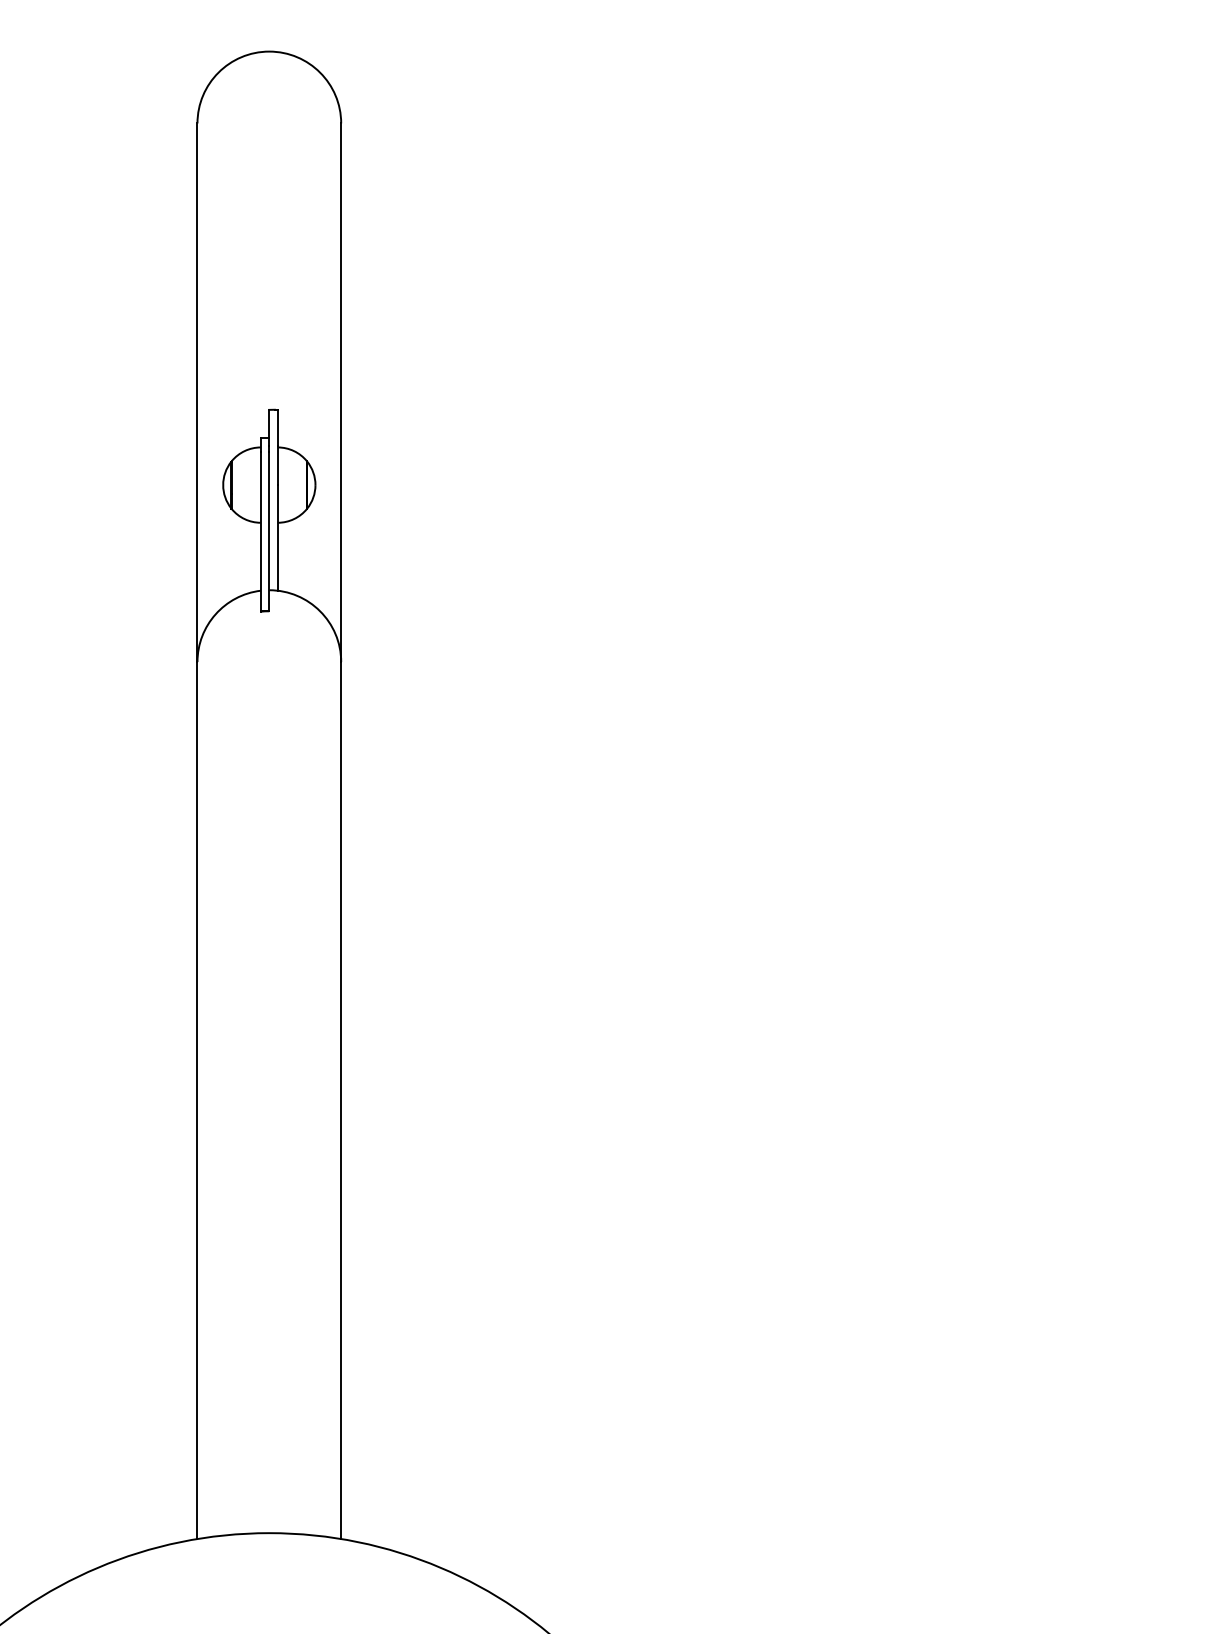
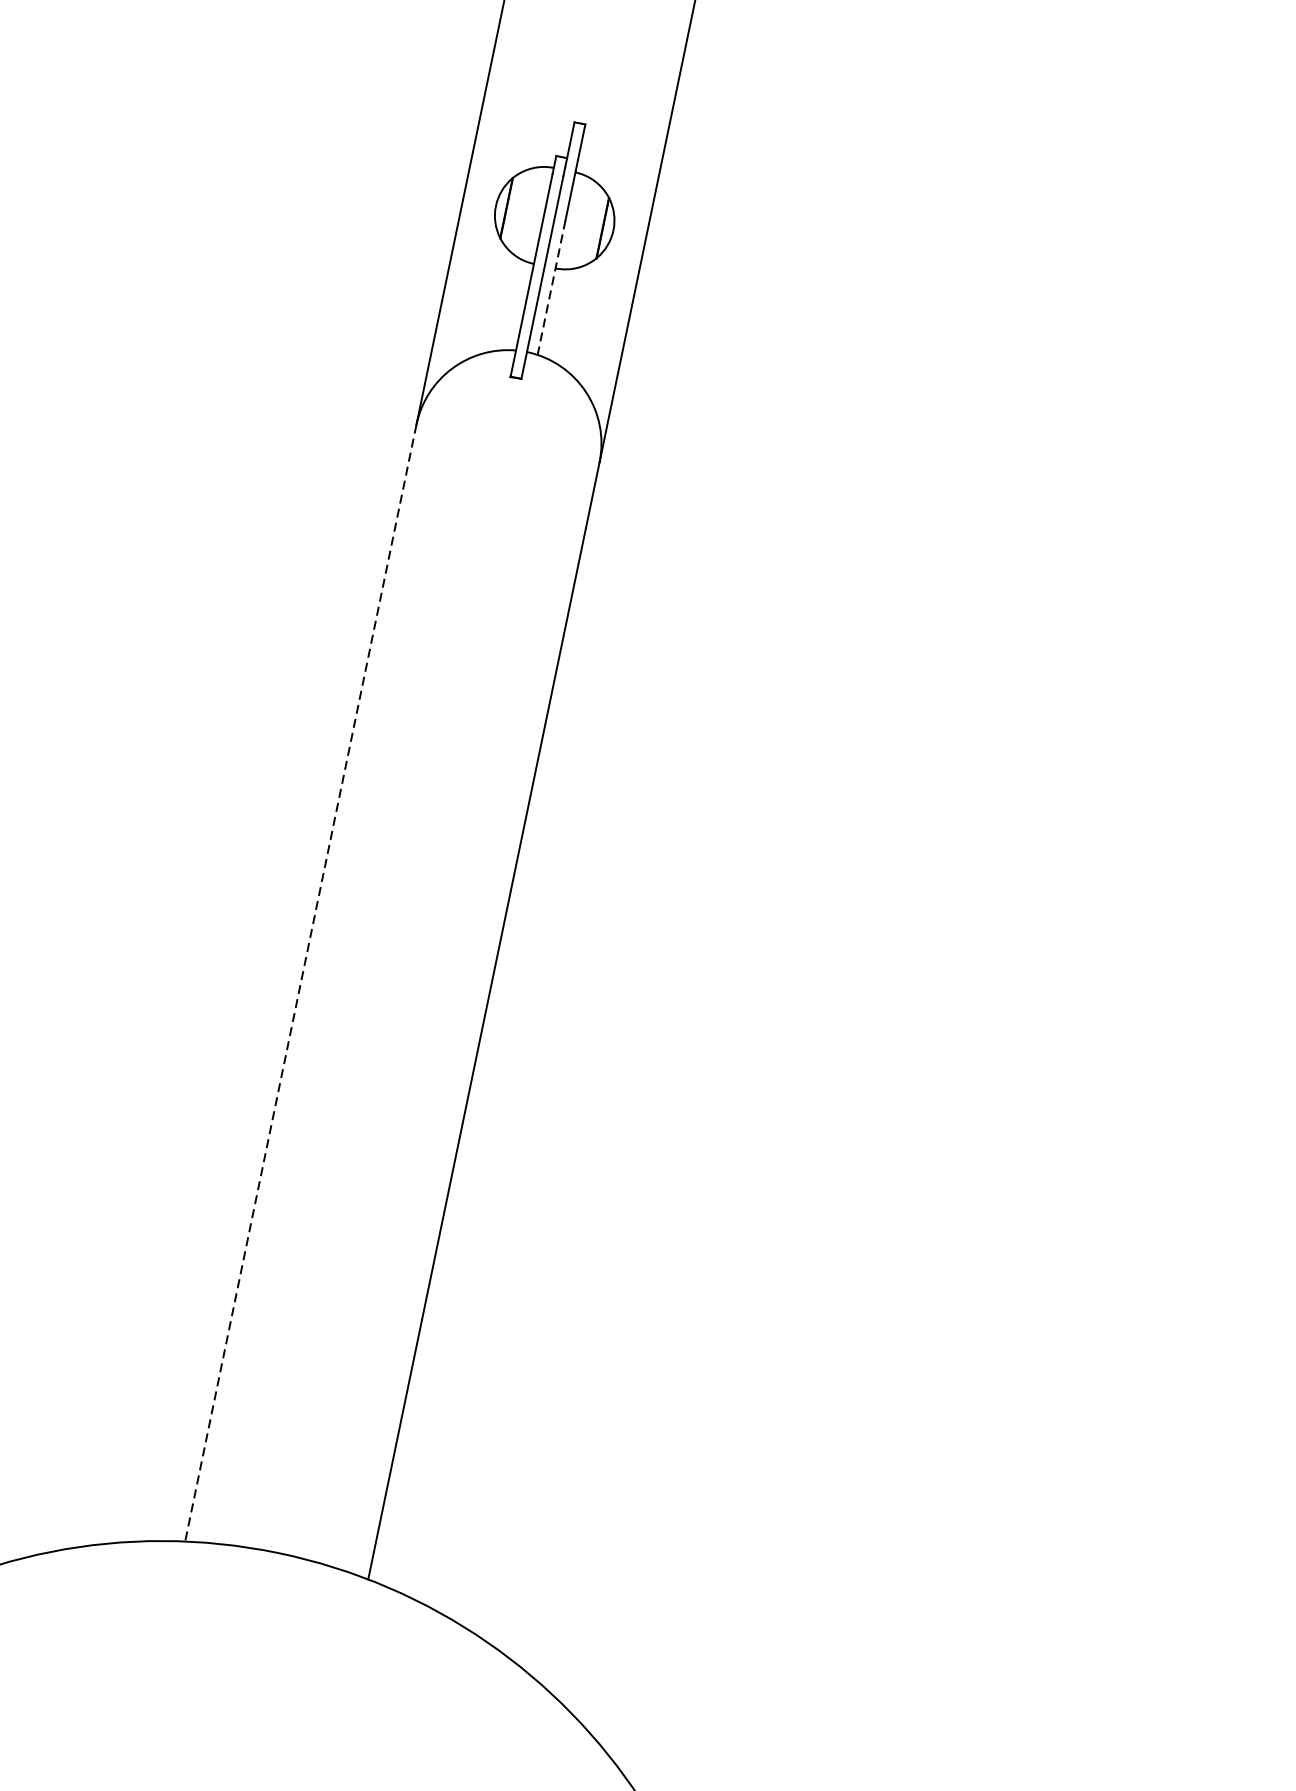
line: (277, 537) -> (551, 287), solid -> dashed
line: (197, 1101) -> (300, 984), solid -> dashed

